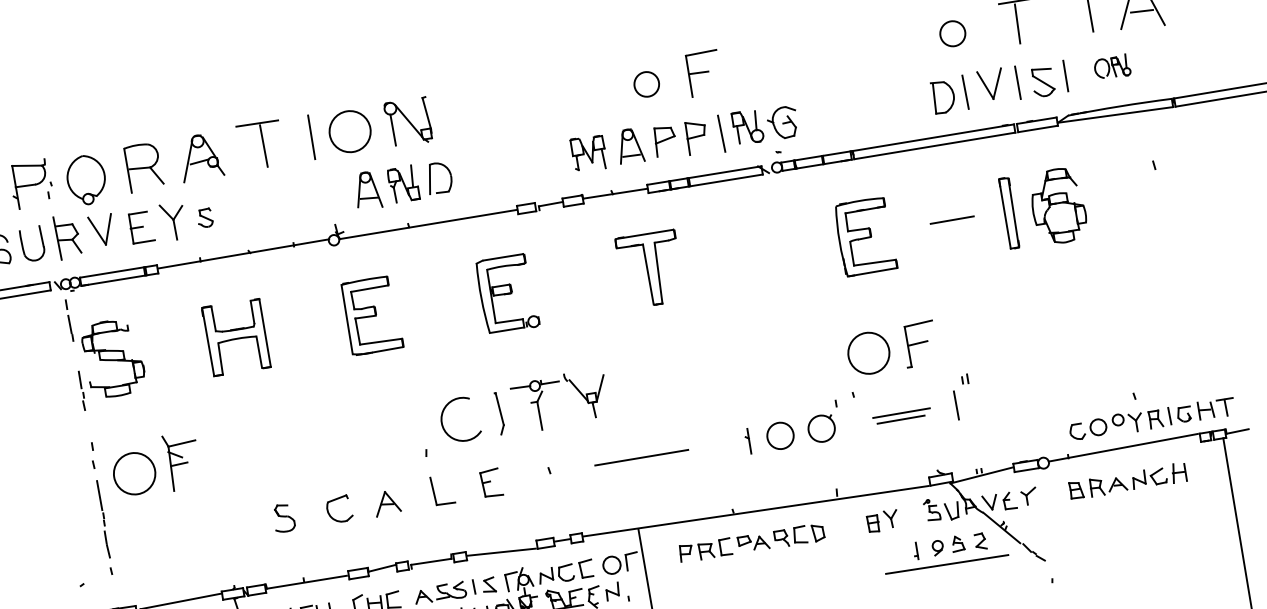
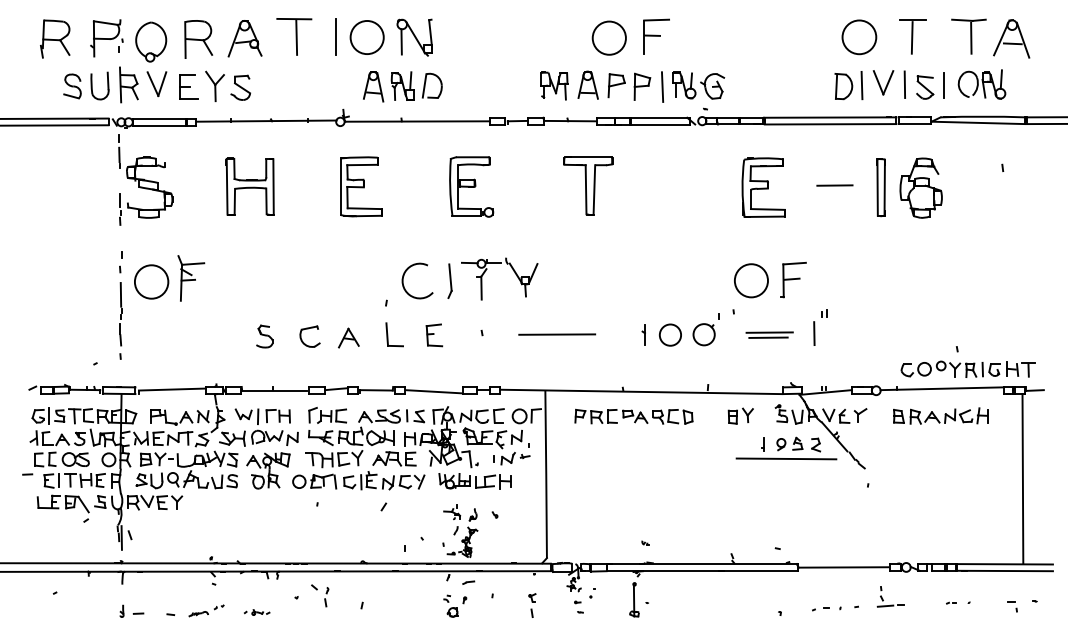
circle: (952, 33) -> (859, 37), size x1.67
part: (1111, 67) -> (981, 84), size x1.67
circle: (645, 83) -> (608, 37), size x1.67
part: (204, 217) -> (240, 87), size x1.67

